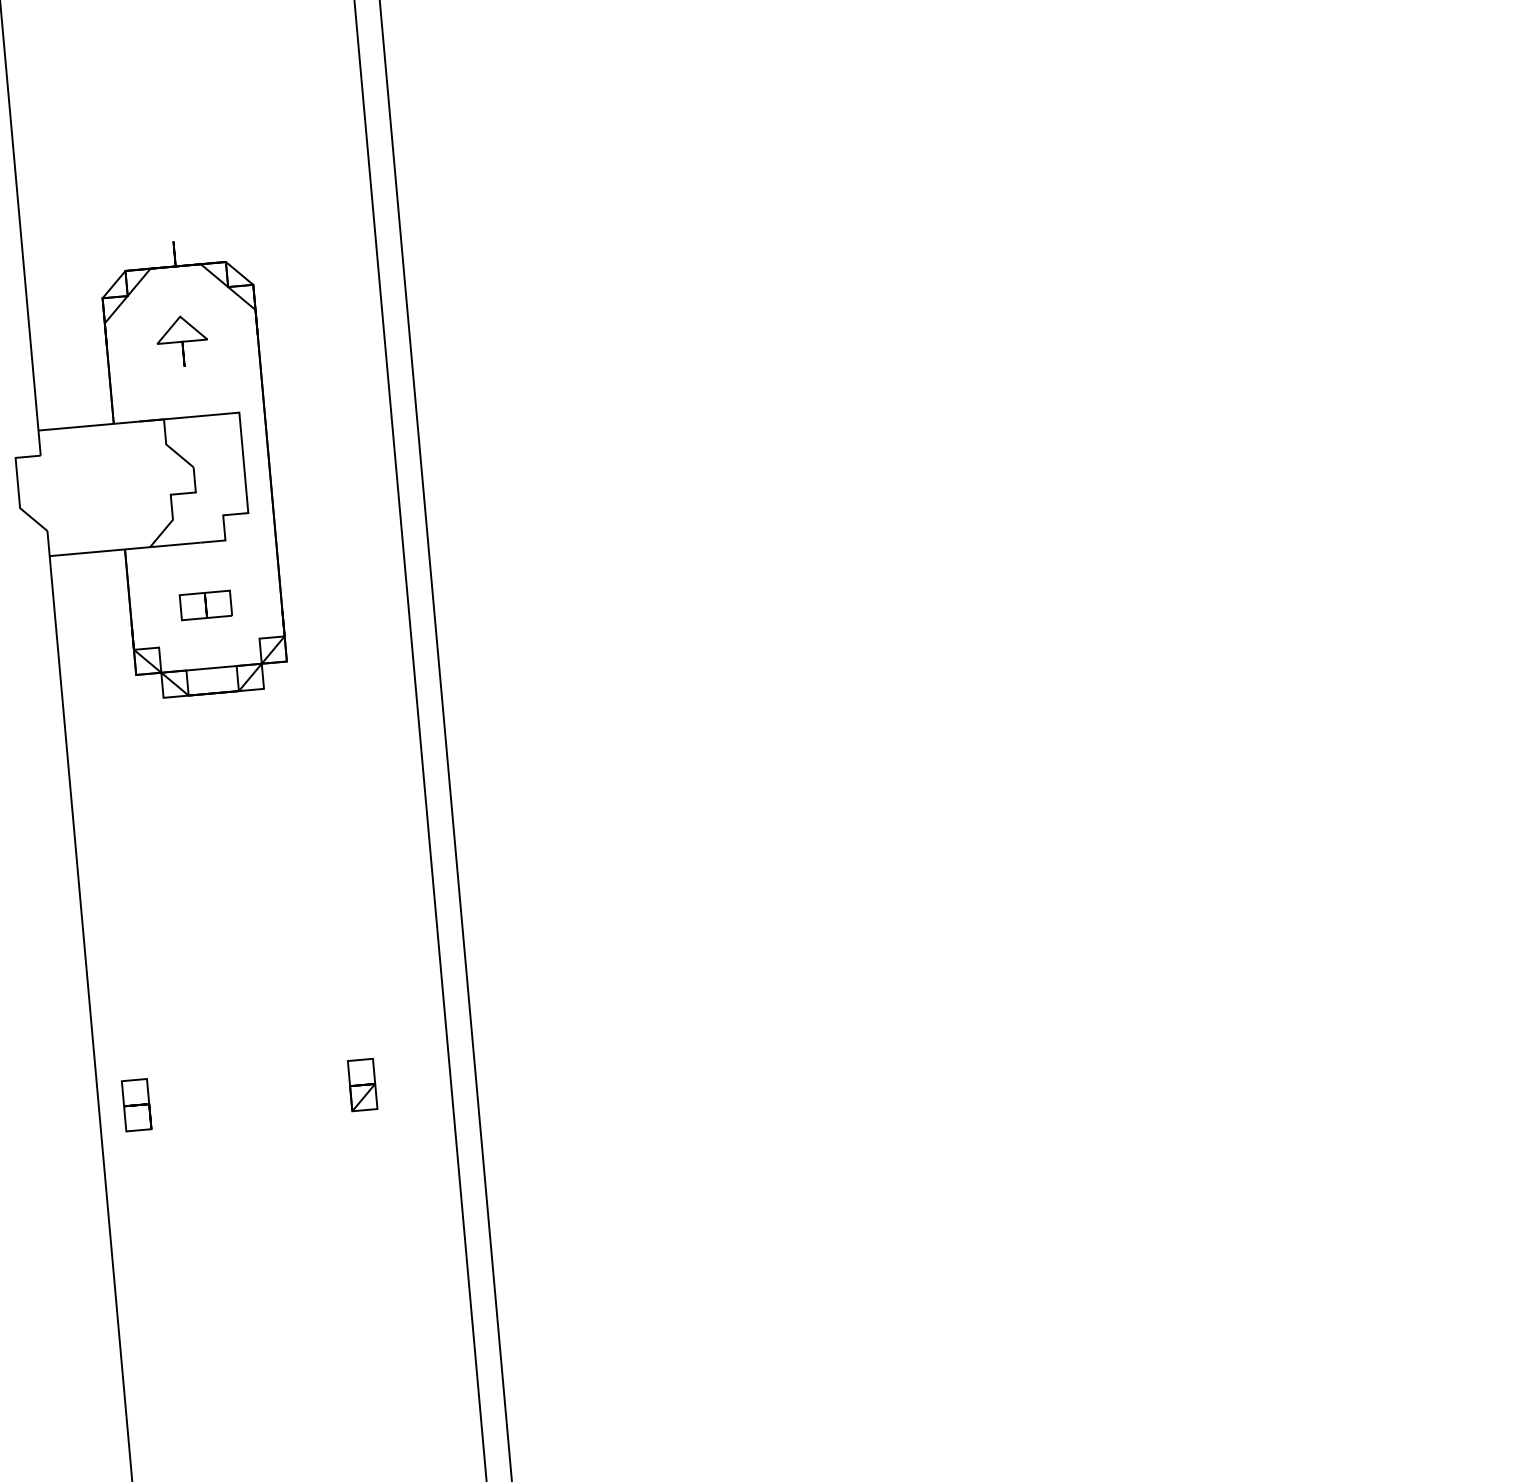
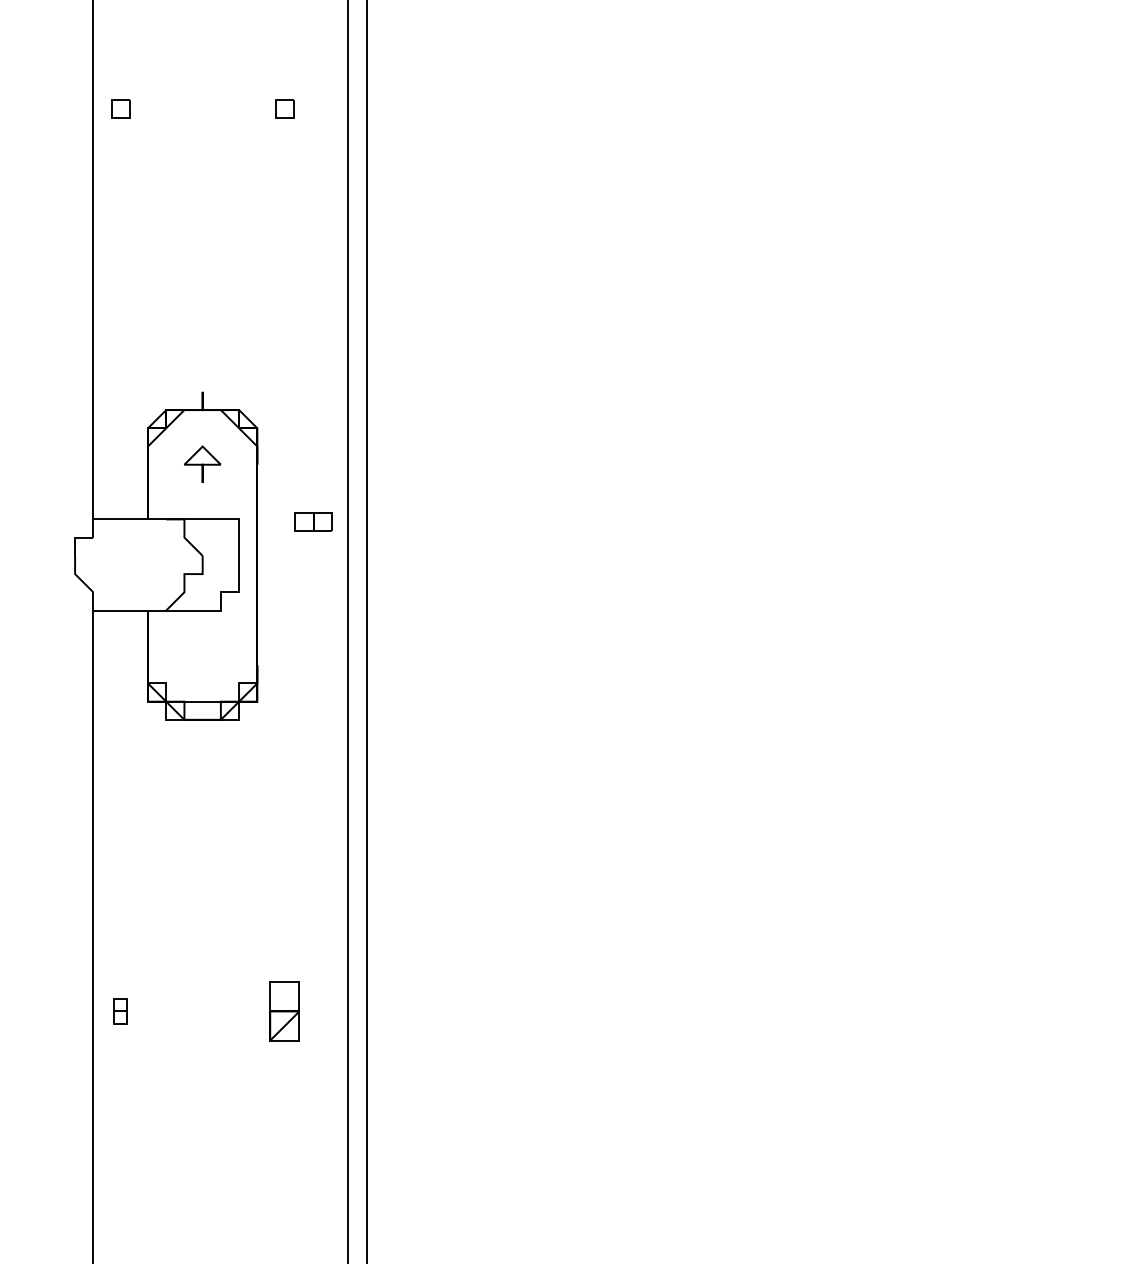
part: (205, 604) -> (313, 521), moved
part: (362, 1085) -> (284, 1011), size x1.6
part: (136, 1105) -> (120, 1011), size x0.7

